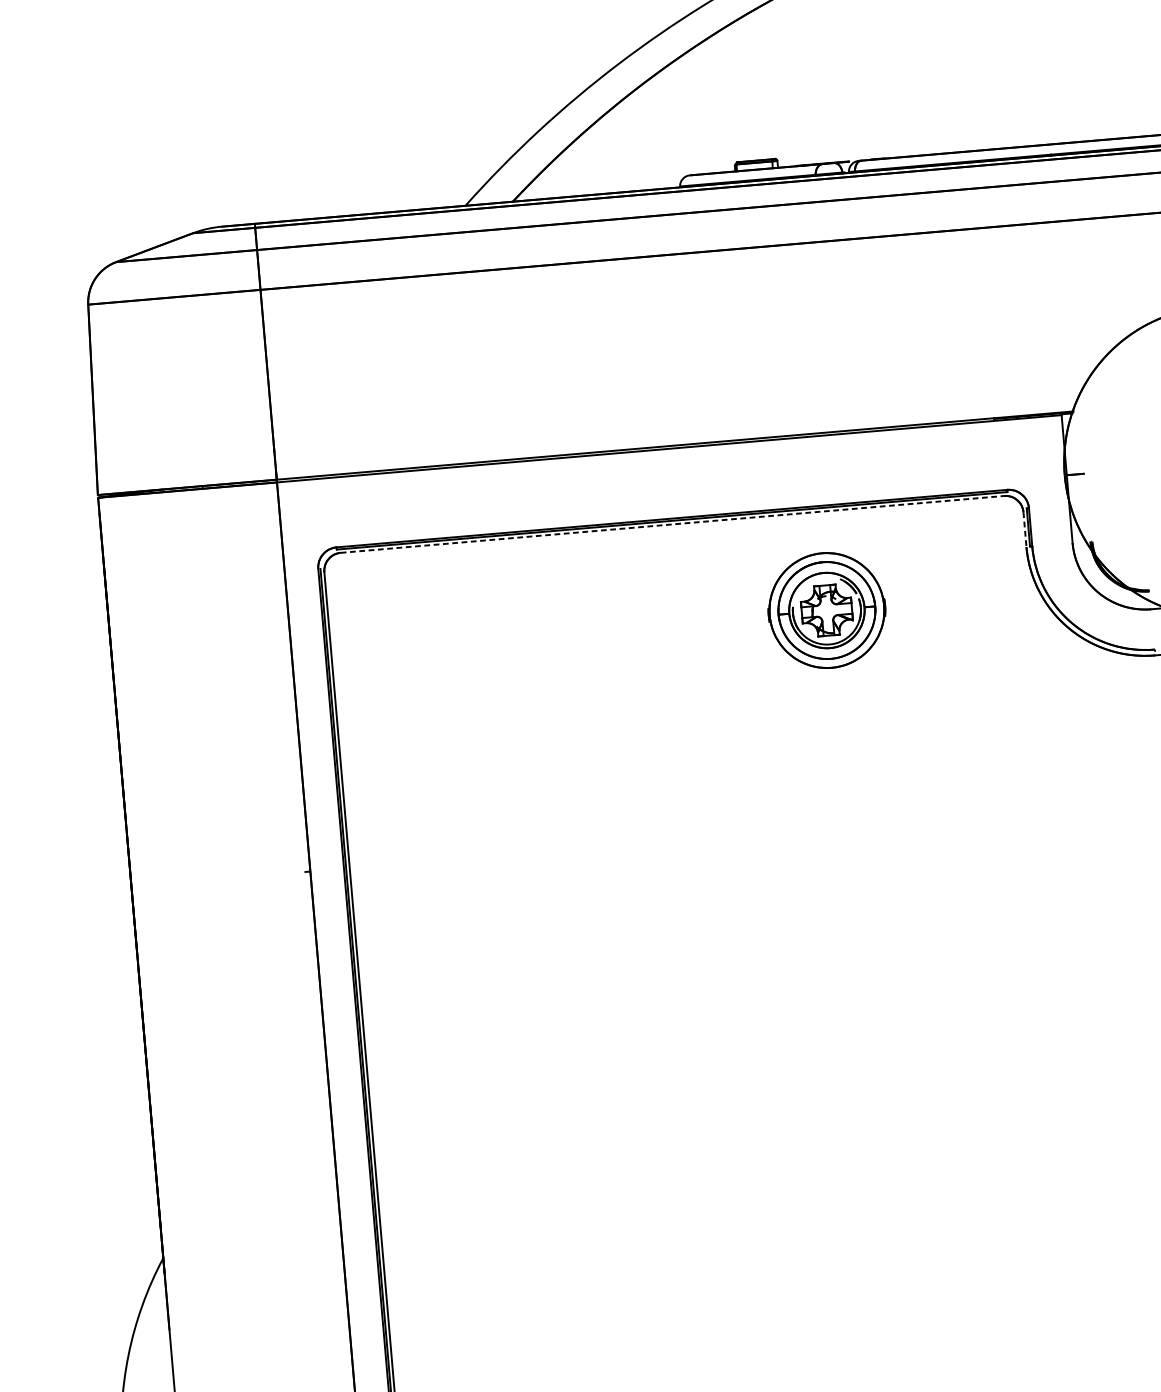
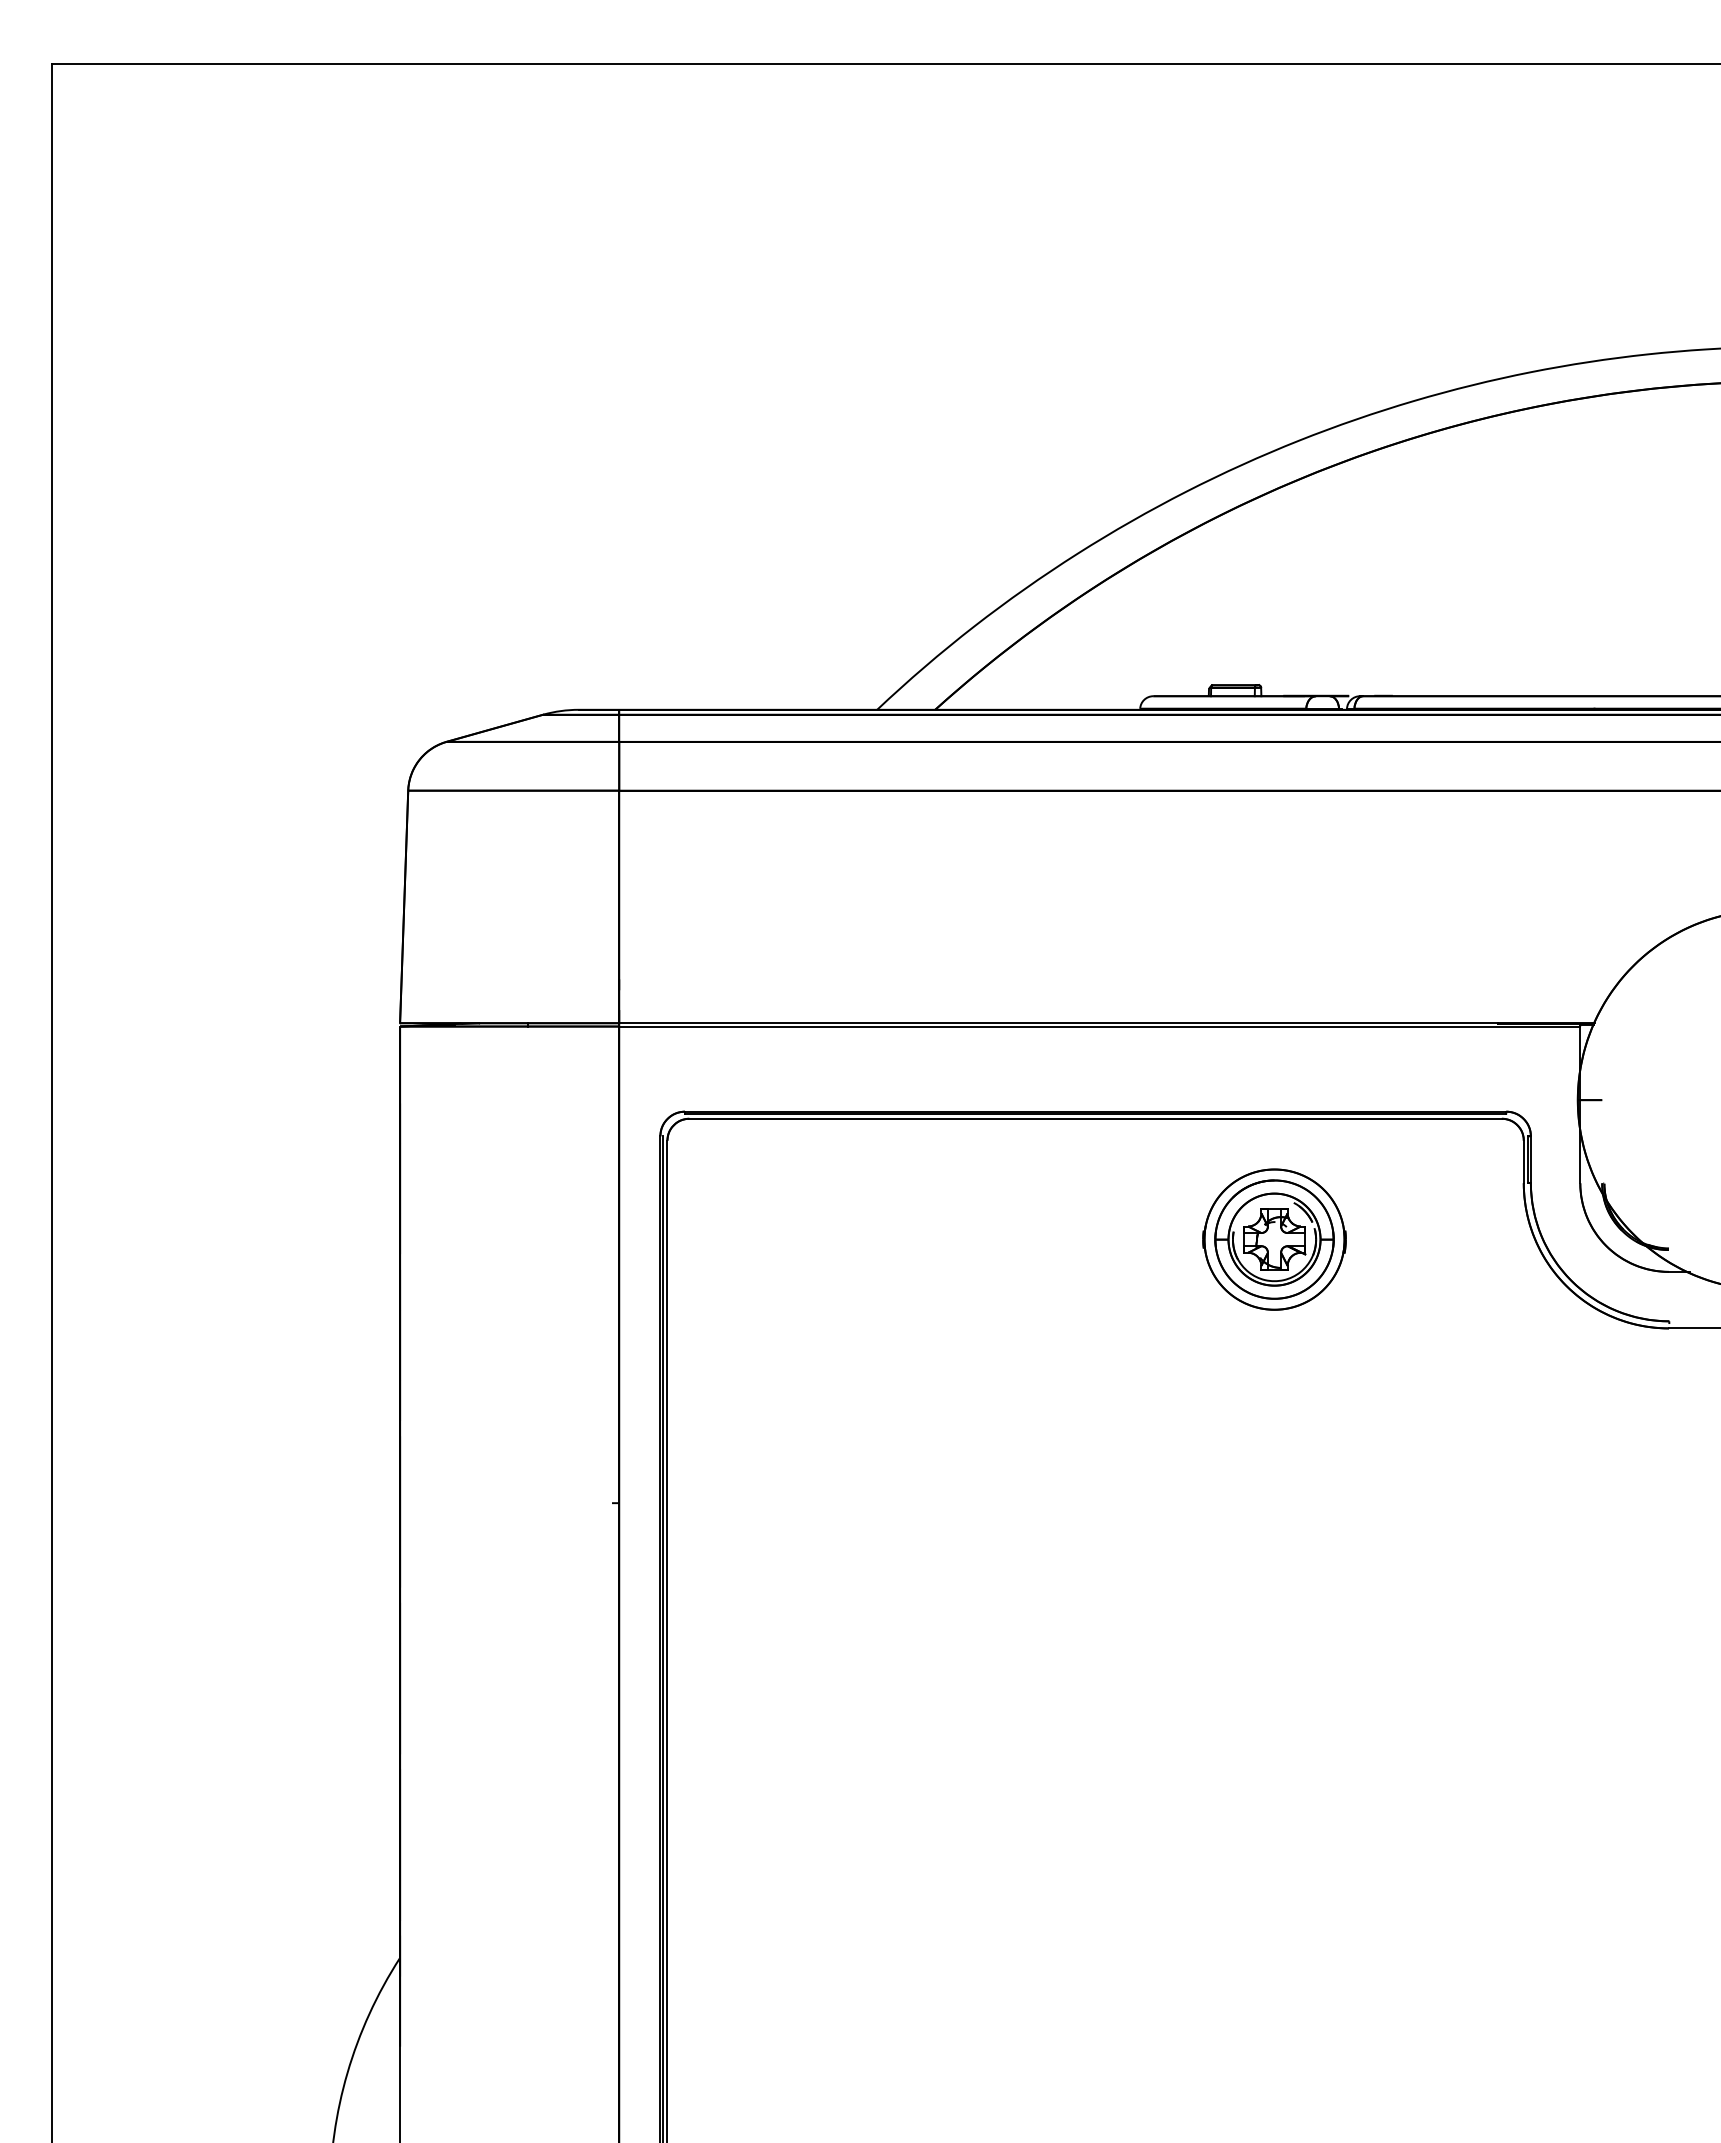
line: (673, 524) -> (1096, 1118), dashed -> solid
line: (1024, 530) -> (1523, 1162), dashed -> solid

